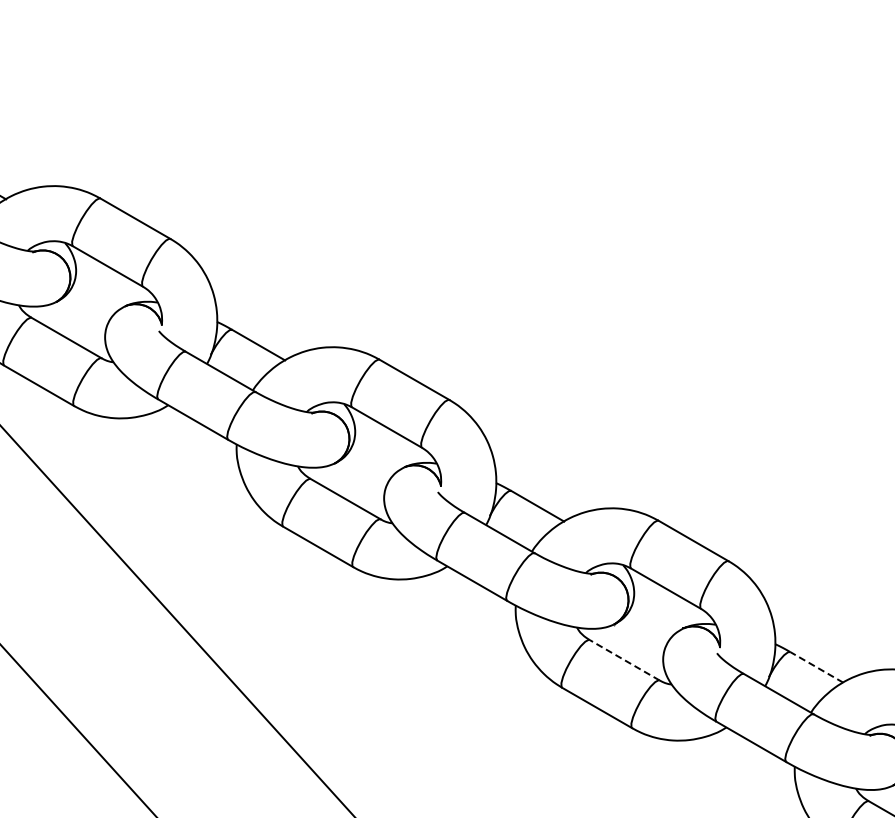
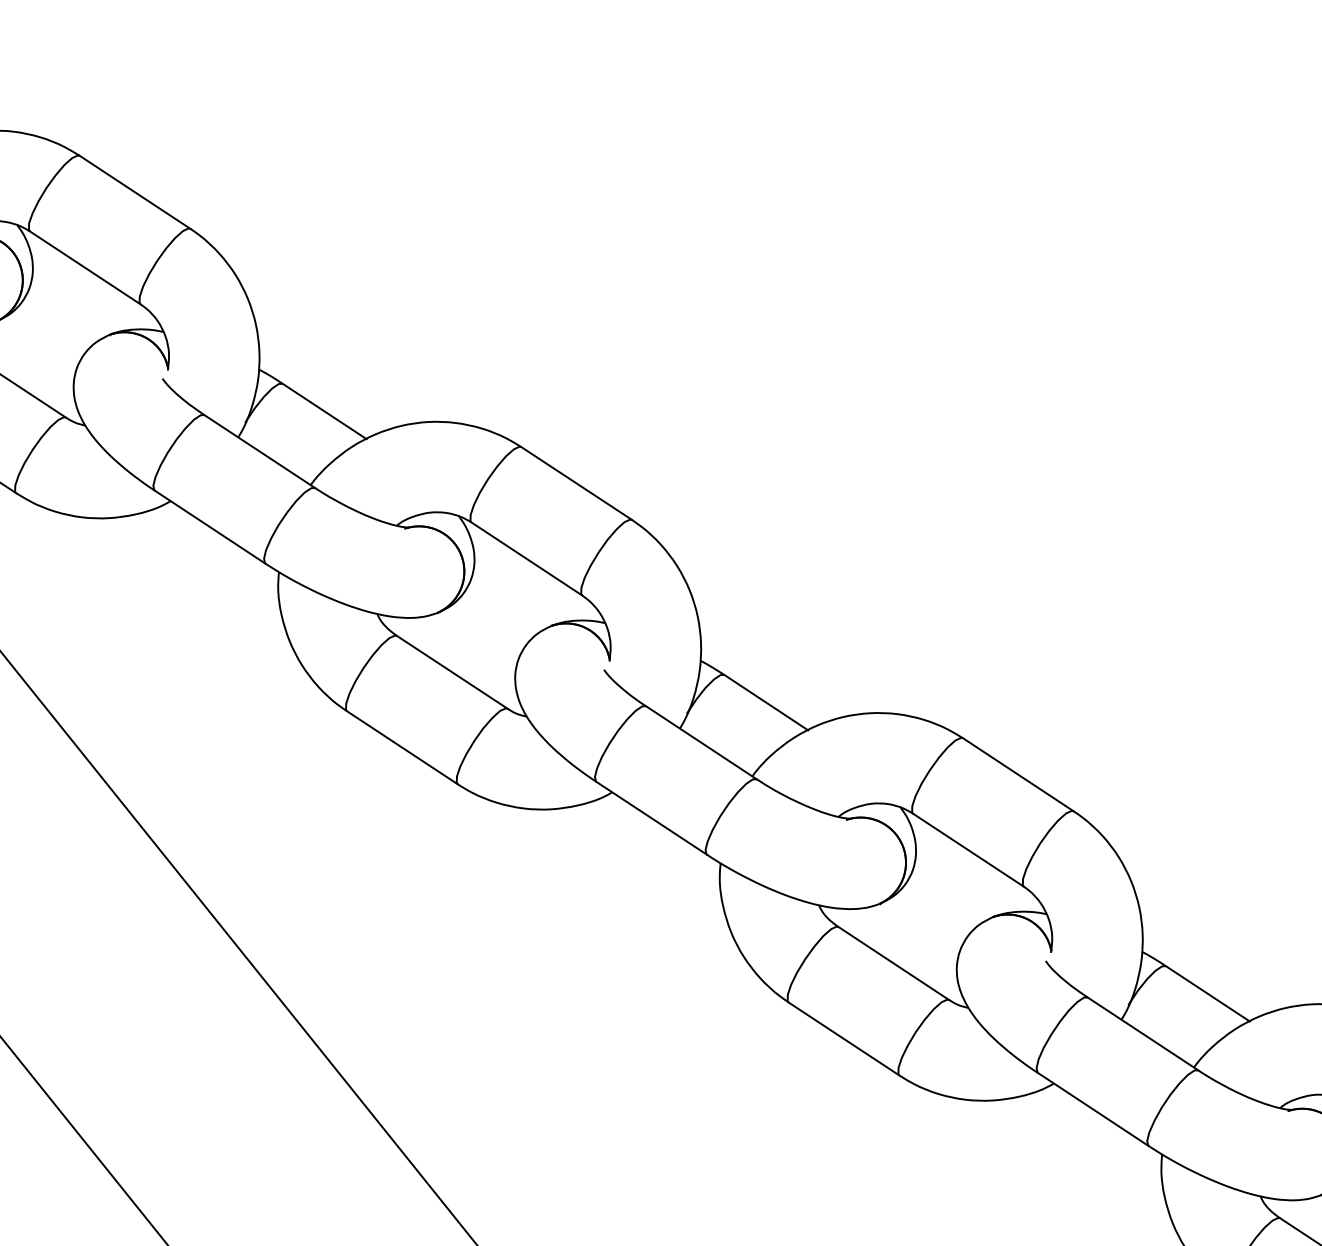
line: (624, 660) -> (893, 963), dashed -> solid
line: (816, 667) -> (1207, 994), dashed -> solid

